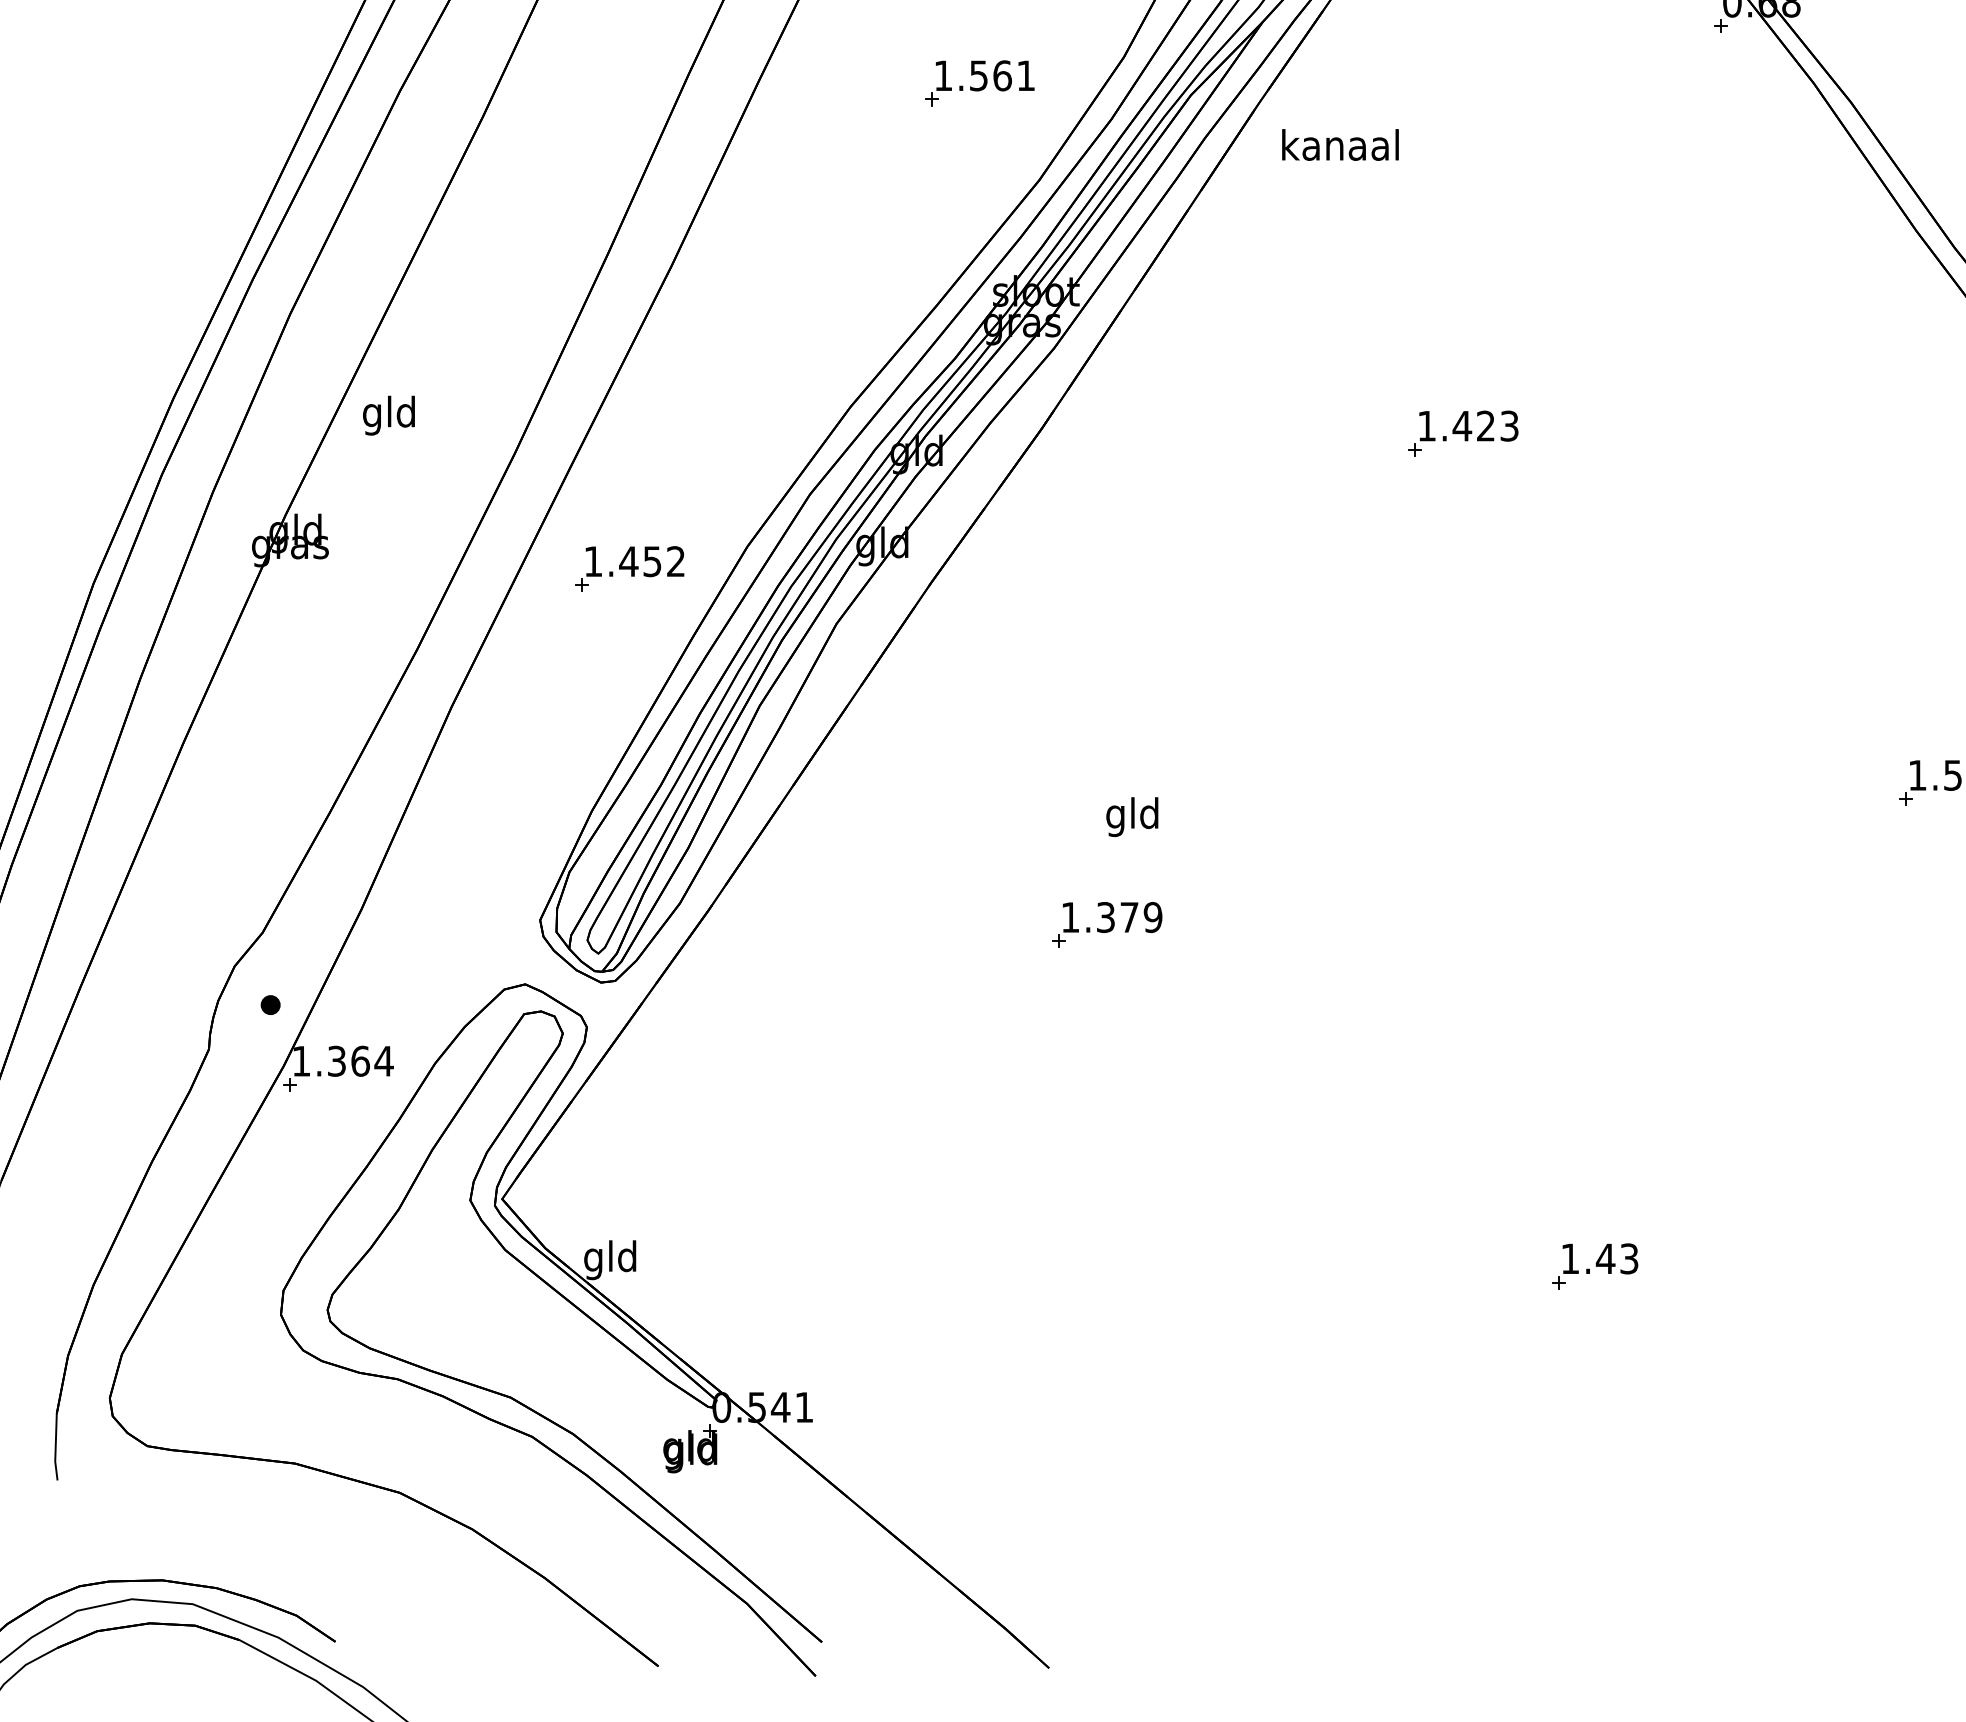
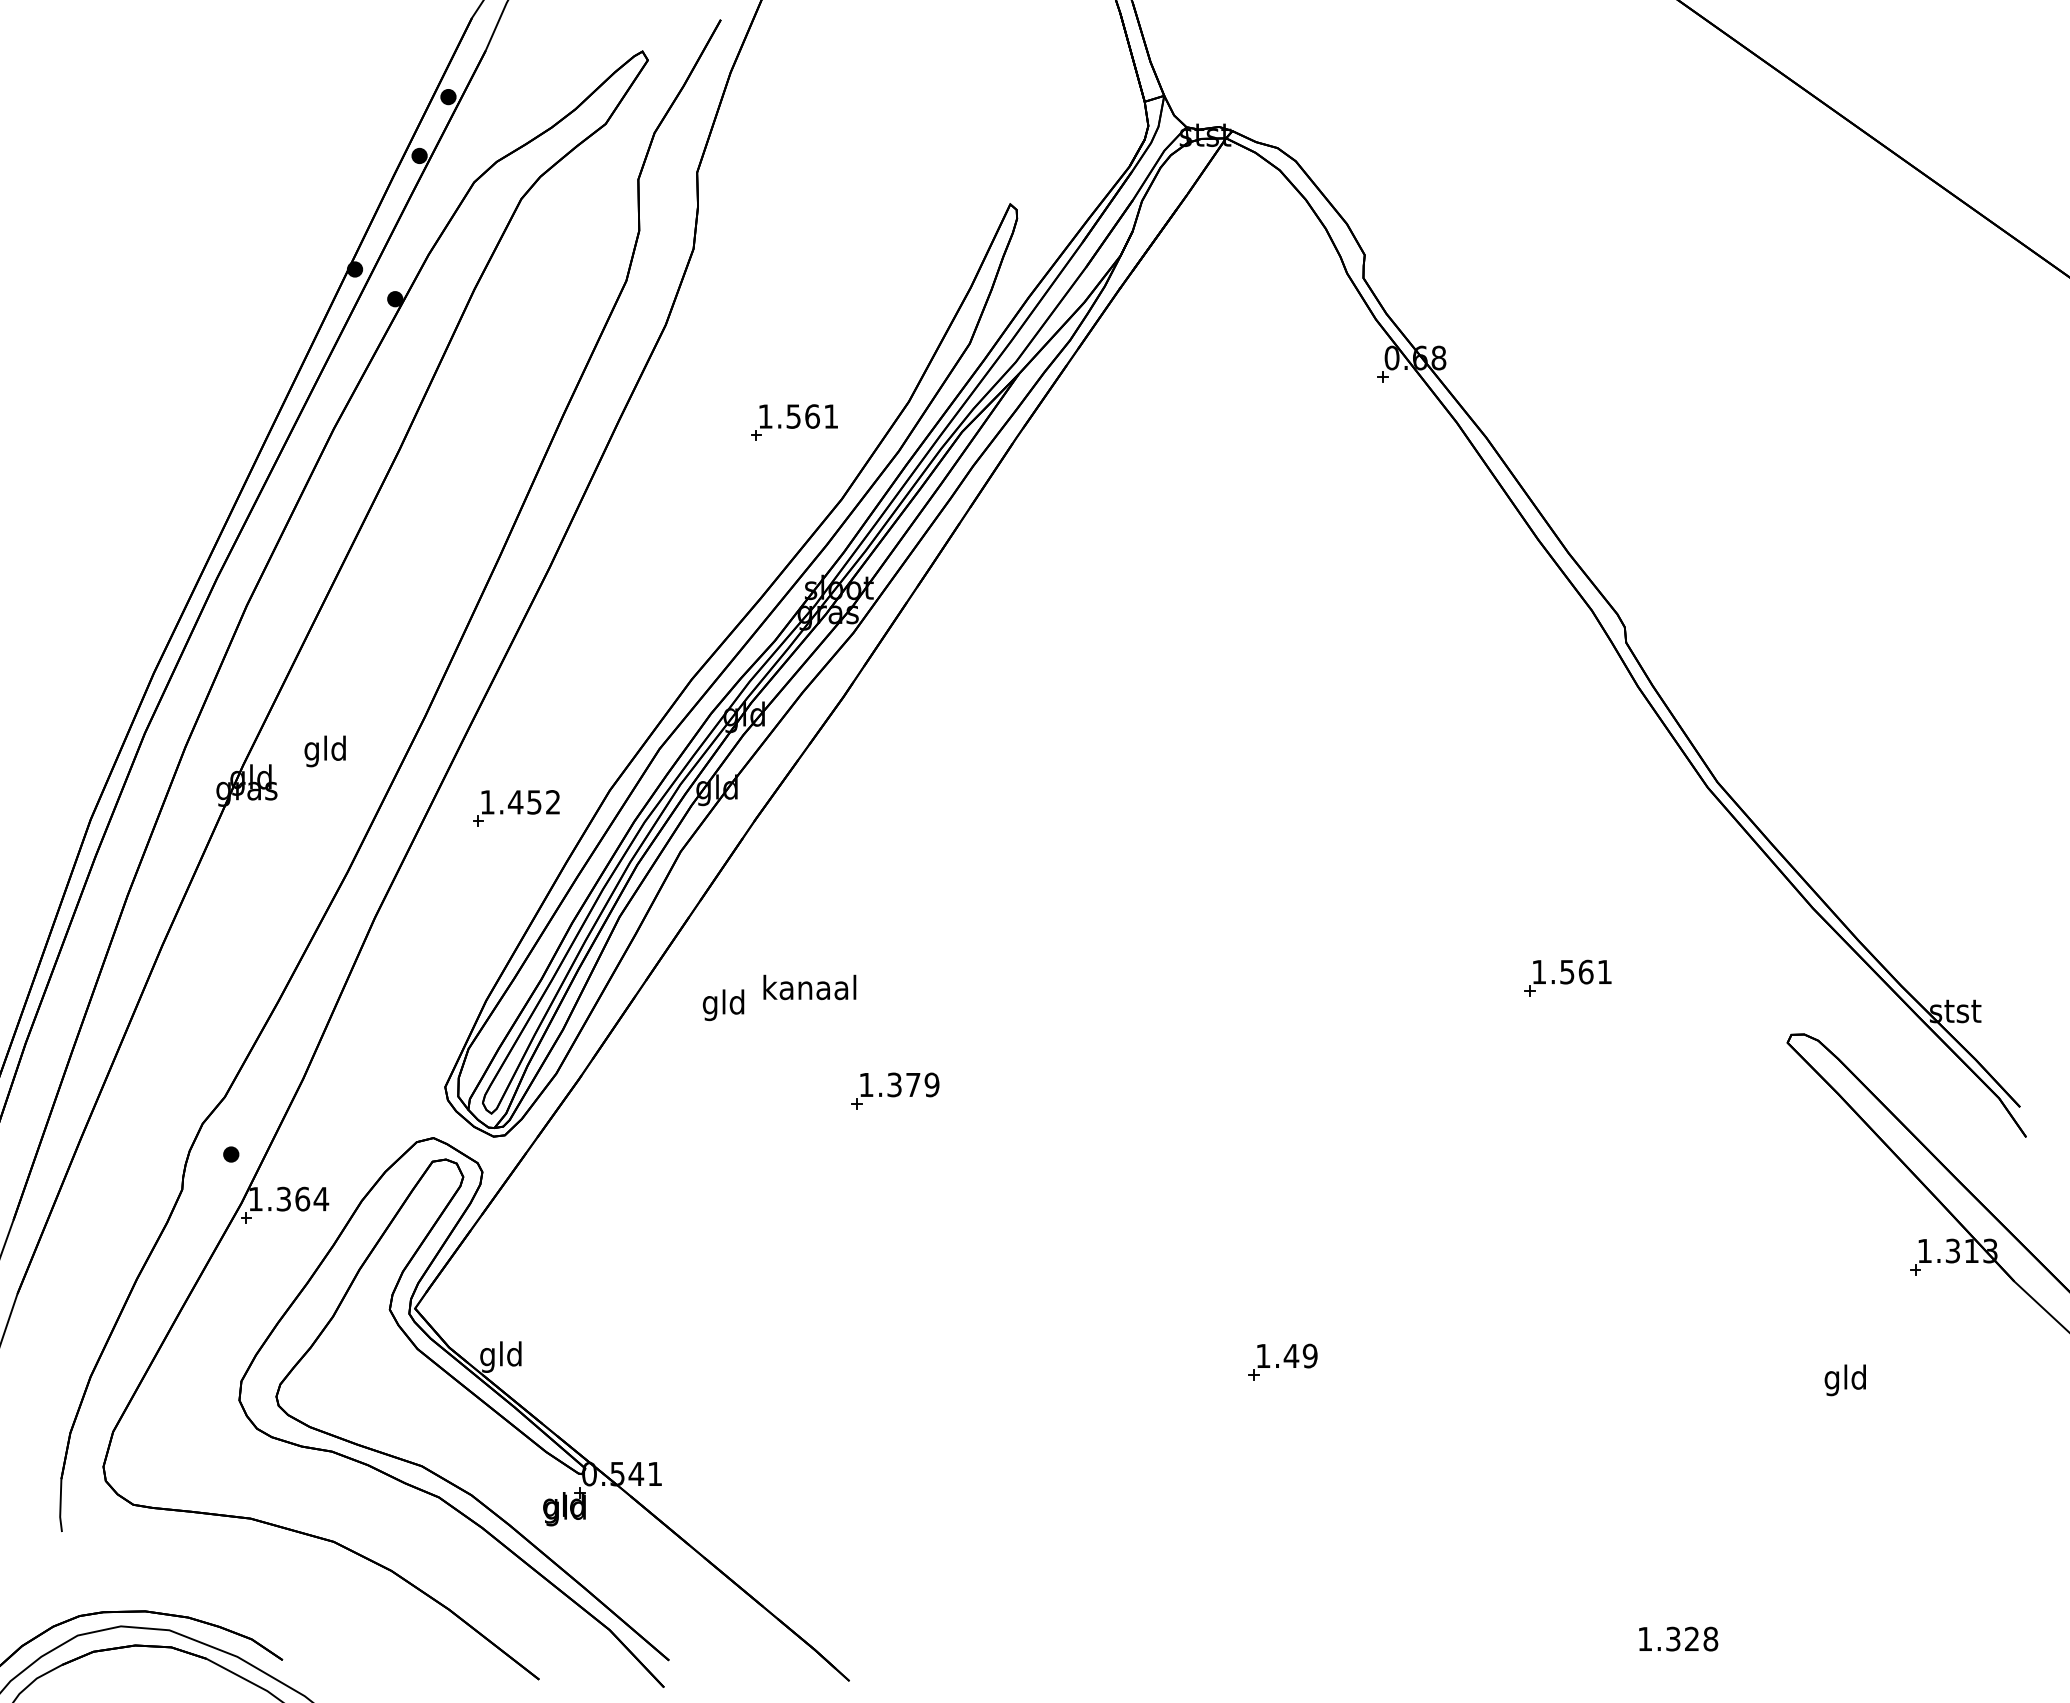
text: (1340, 145) -> (809, 987), moved
text: (388, 415) -> (324, 751), moved
part: (1463, 433) -> (1178, 700), removed
text: (1132, 817) -> (723, 1005), moved
text: (1628, 1258) -> (1309, 1355), 1.43 -> 1.49

